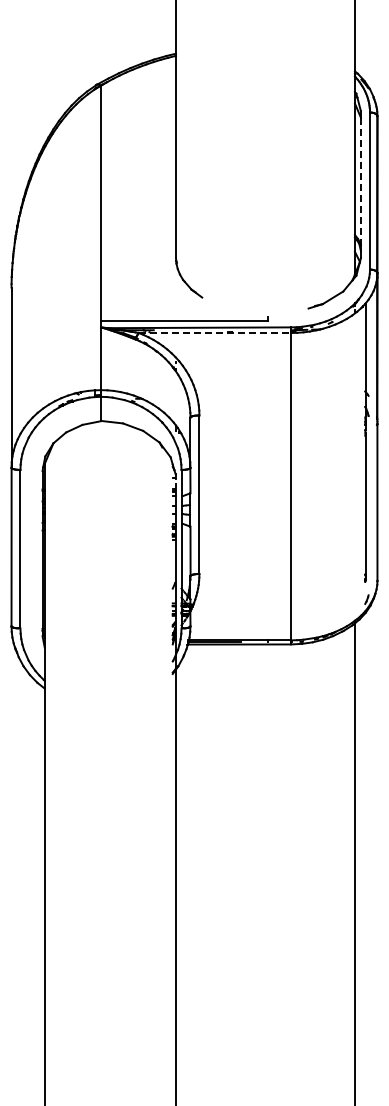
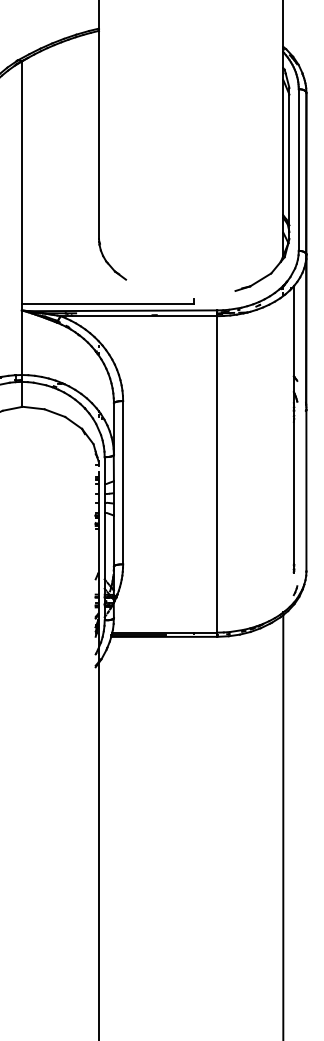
line: (360, 181) -> (288, 160), dashed -> solid
line: (215, 333) -> (139, 316), dashed -> solid

